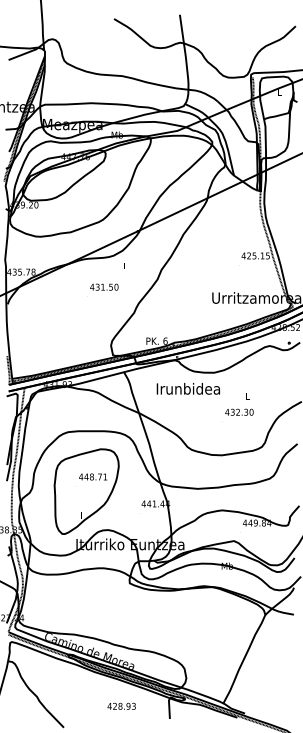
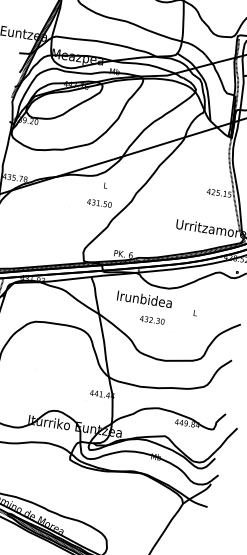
text: (104, 286) -> (99, 202), moved
text: (239, 411) -> (152, 319), moved
part: (86, 491) -> (44, 375), removed

